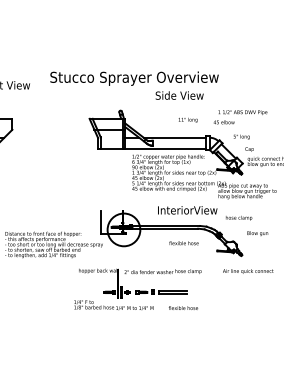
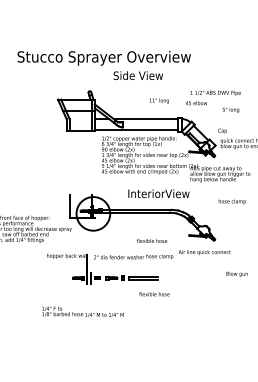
text: (179, 95) -> (138, 75), moved
text: (241, 136) -> (230, 109), moved
text: (239, 218) -> (232, 202), moved
text: (257, 233) -> (236, 274), moved
text: (183, 243) -> (151, 241), moved
text: (248, 271) -> (205, 252), moved
text: (113, 305) -> (82, 312), moved

